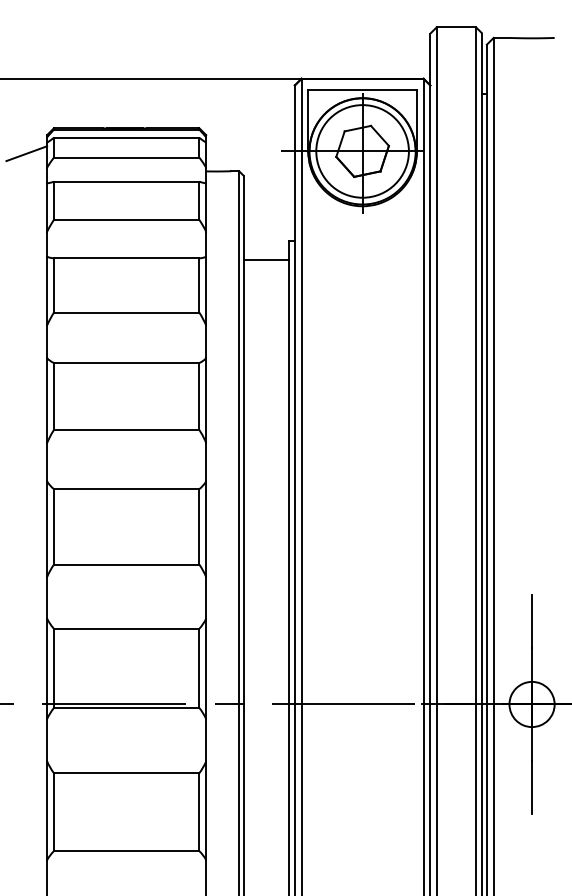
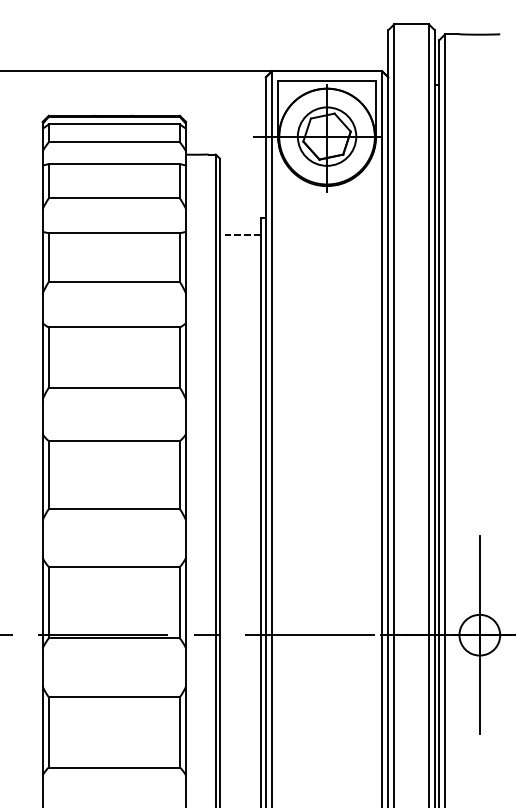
circle: (362, 151) -> (326, 136), size x0.7
line: (26, 153) -> (24, 138), removed
line: (266, 260) -> (240, 234), solid -> dashed

